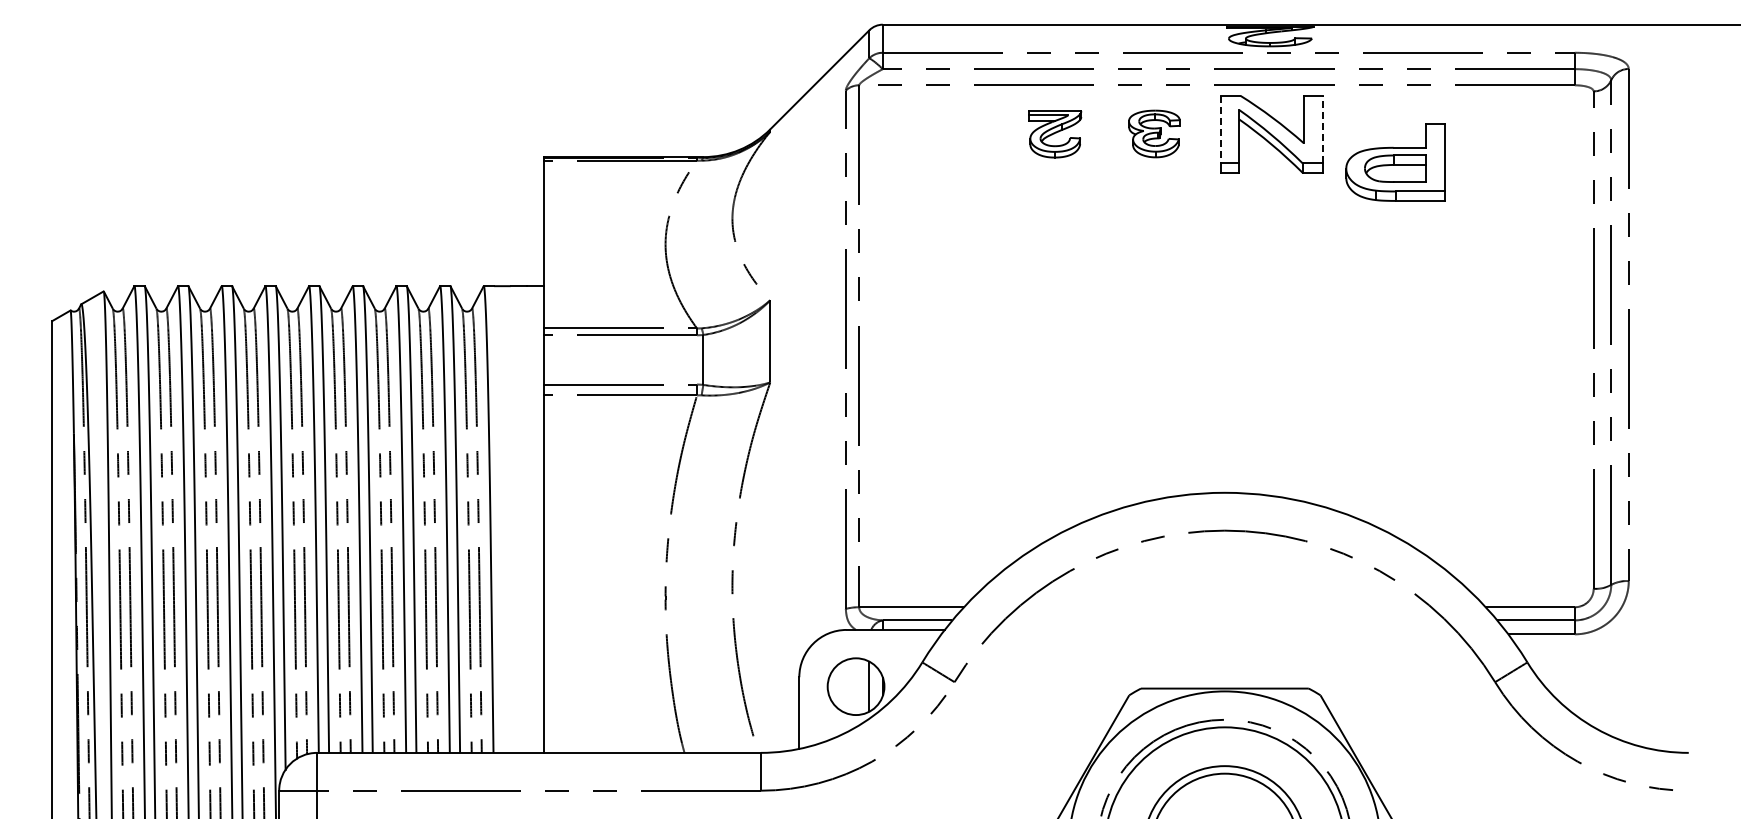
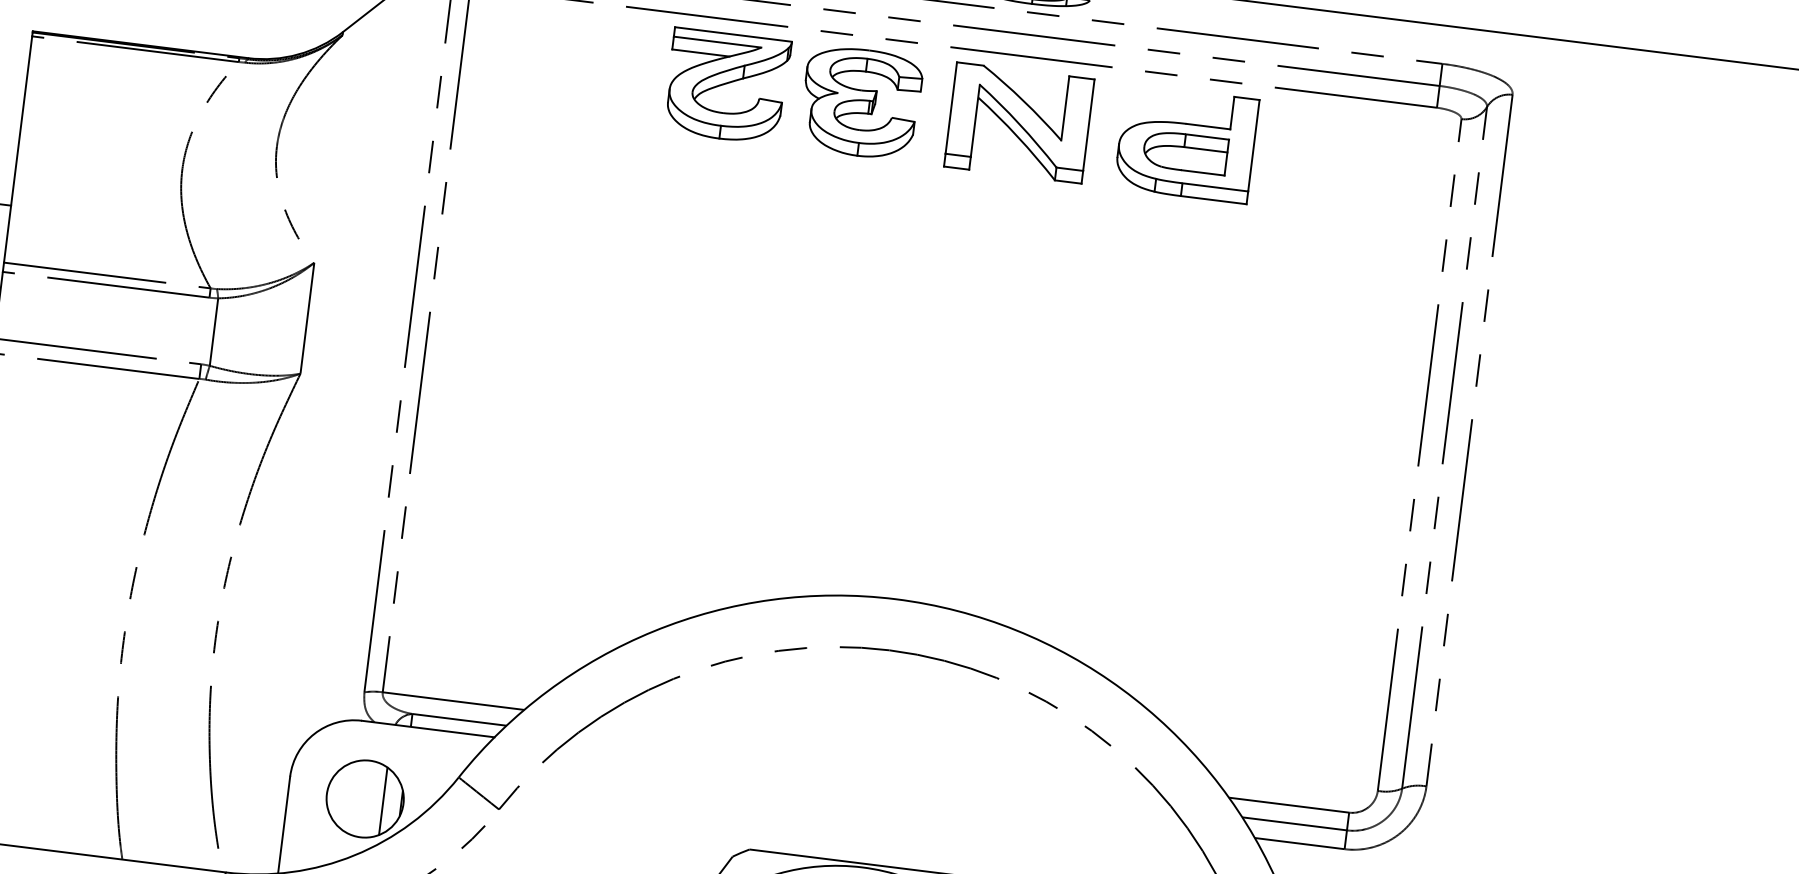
line: (1220, 129) -> (951, 107), dashed -> solid
line: (1322, 129) -> (1088, 125), dashed -> solid
part: (1154, 133) -> (861, 102), size x1.67
part: (1055, 134) -> (727, 86), size x1.67
part: (1395, 162) -> (1186, 144), moved

